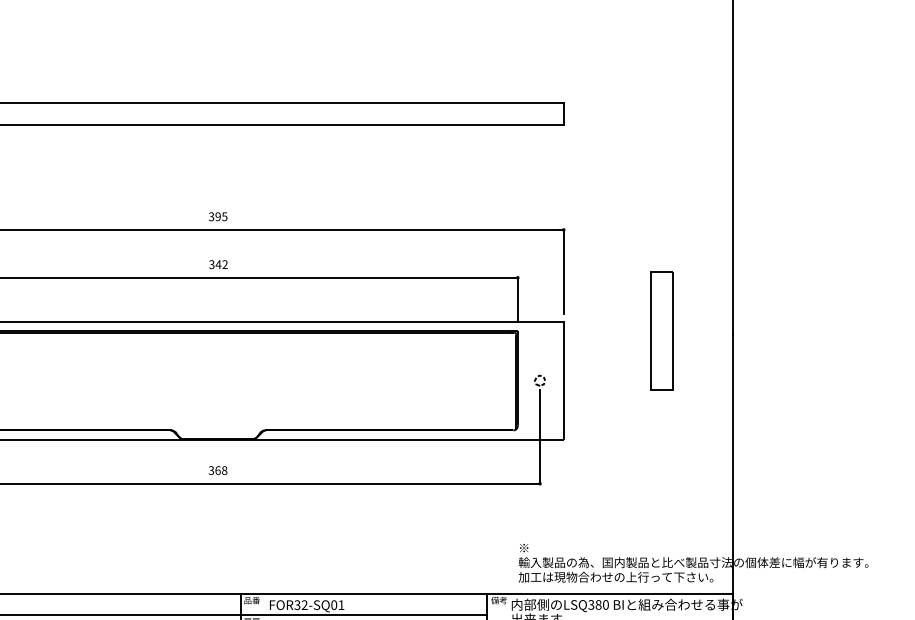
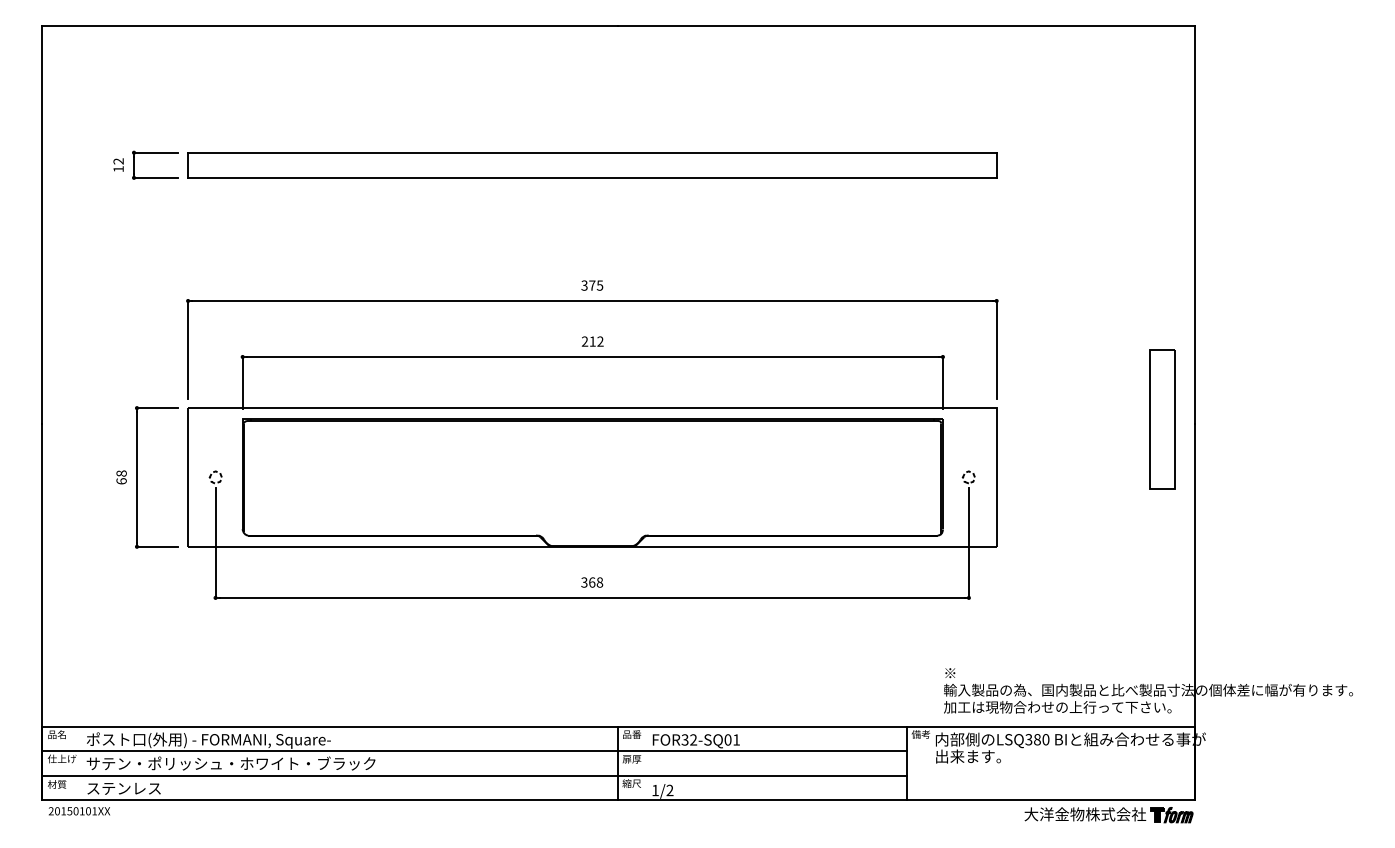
text: (218, 216) -> (592, 285), 395 -> 375
text: (214, 264) -> (588, 341), 342 -> 212
part: (661, 331) -> (1162, 419), moved

